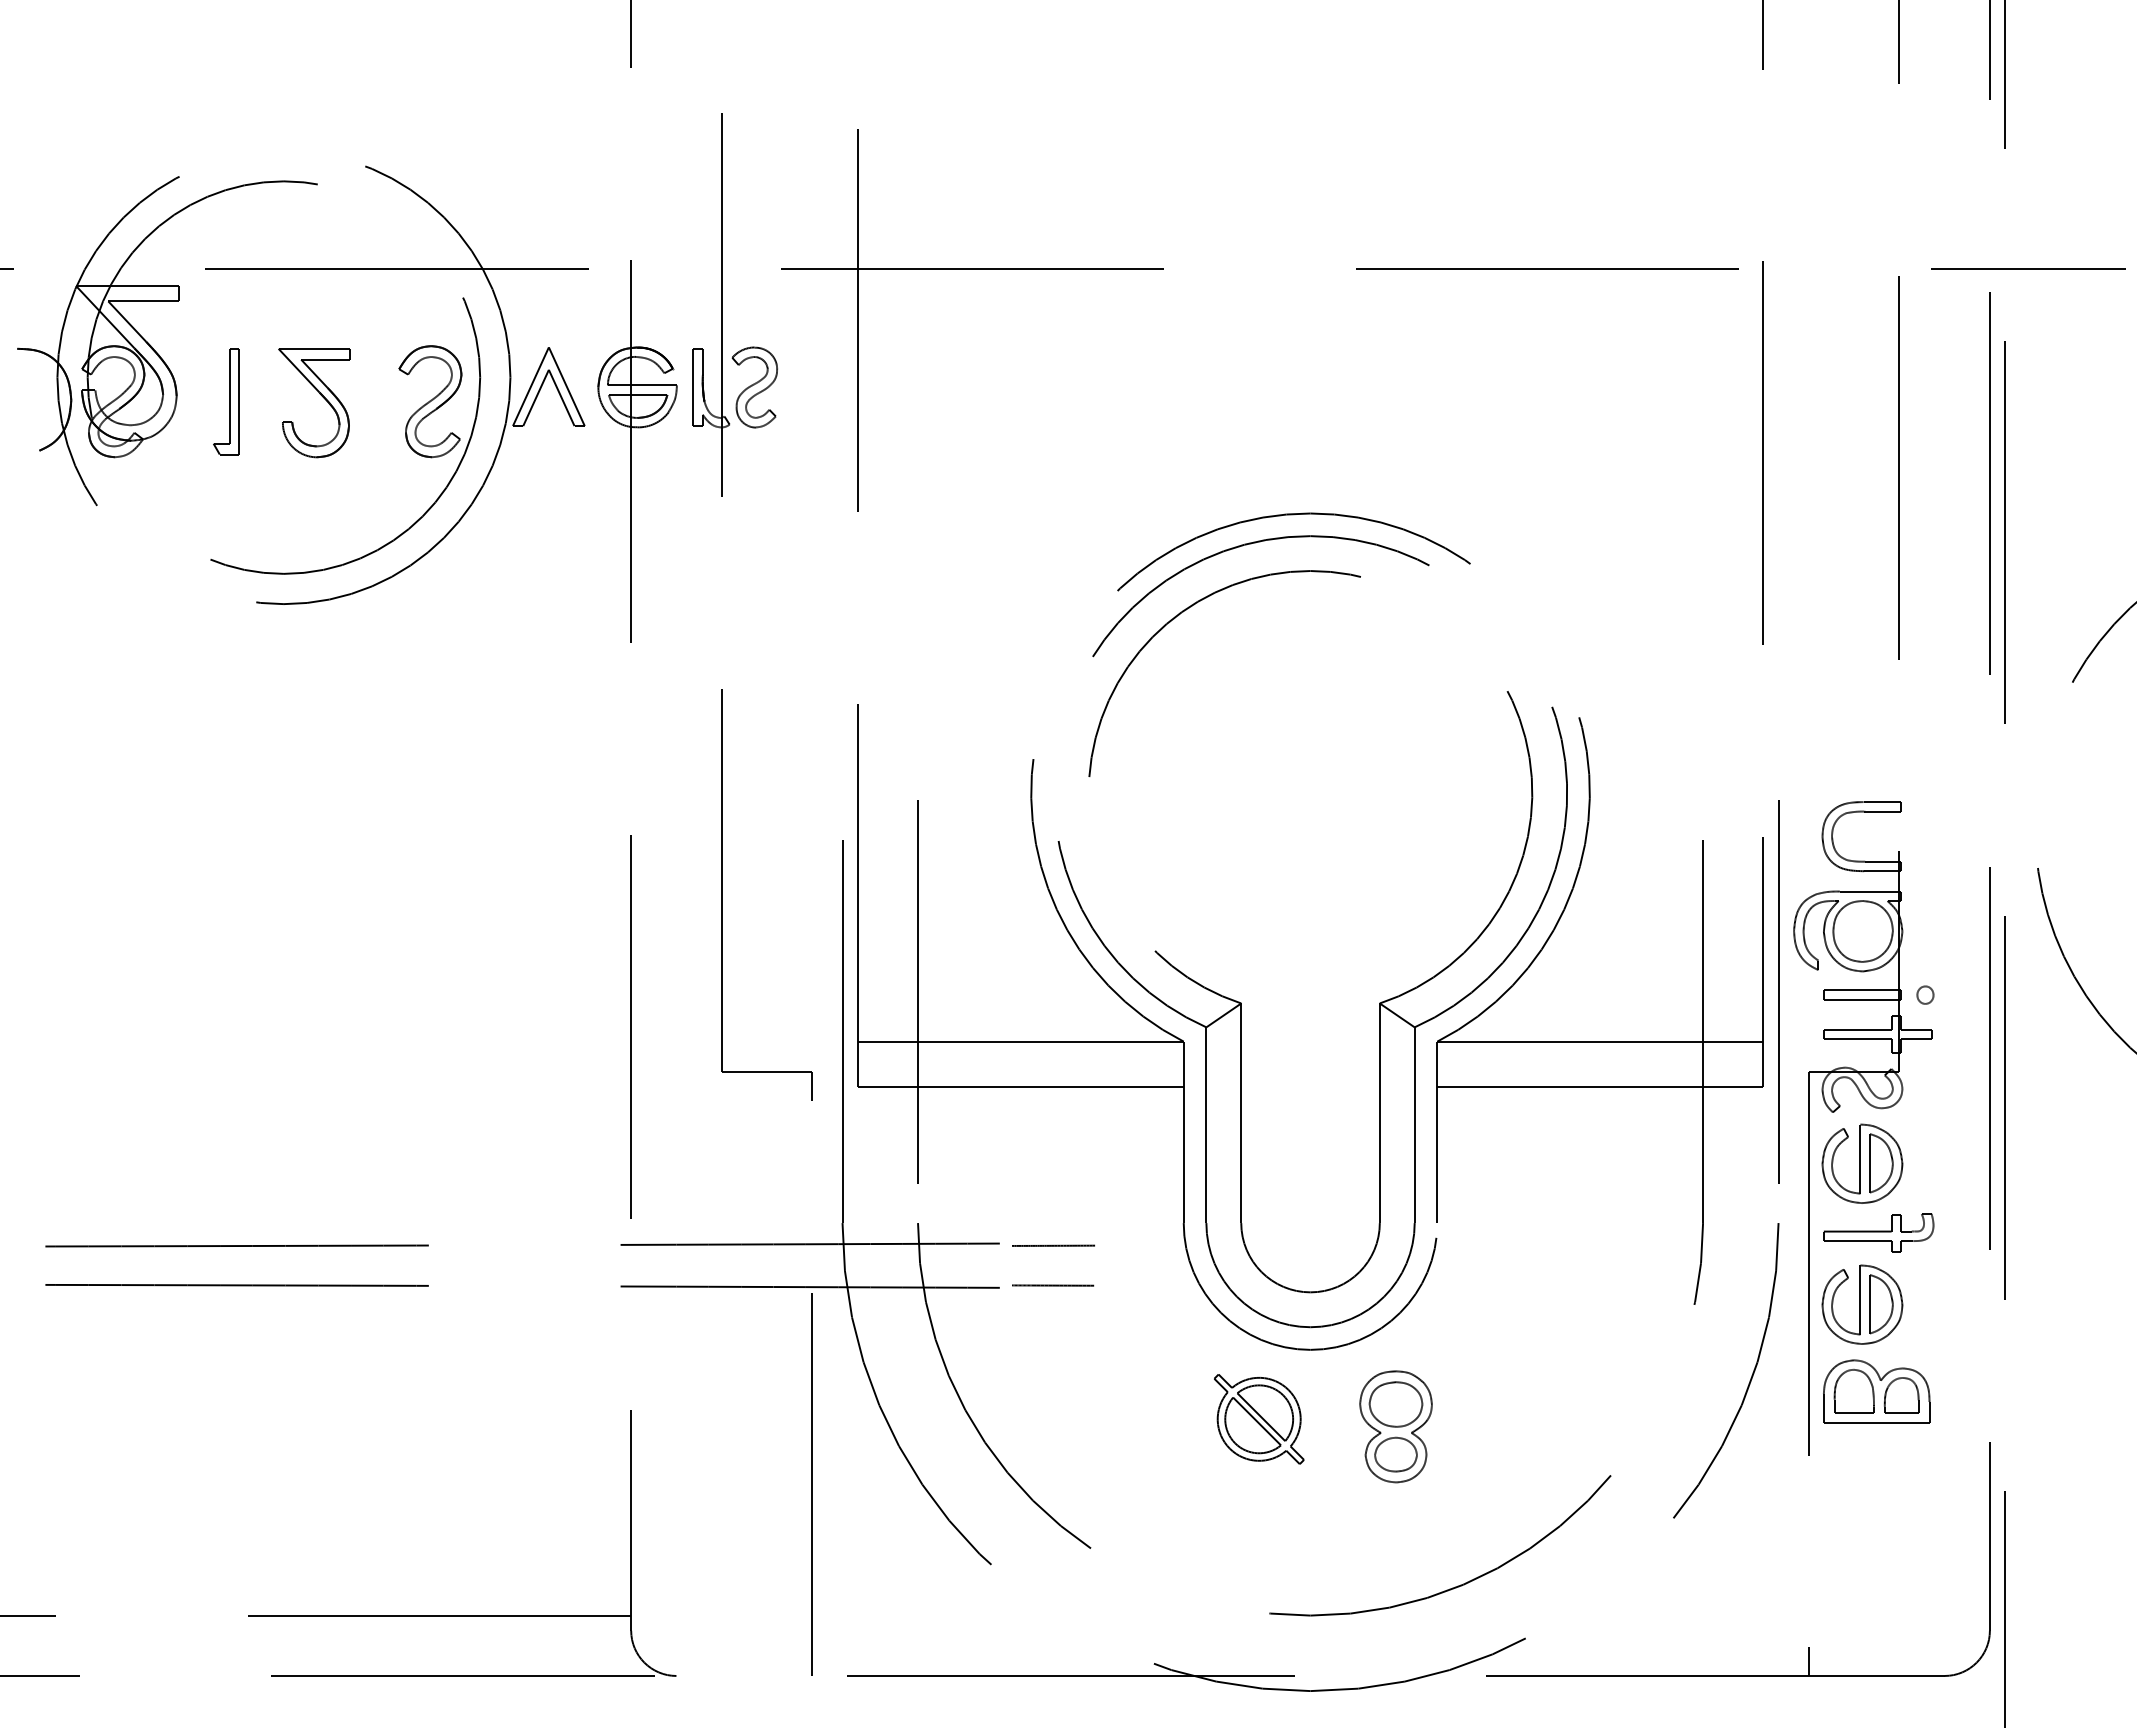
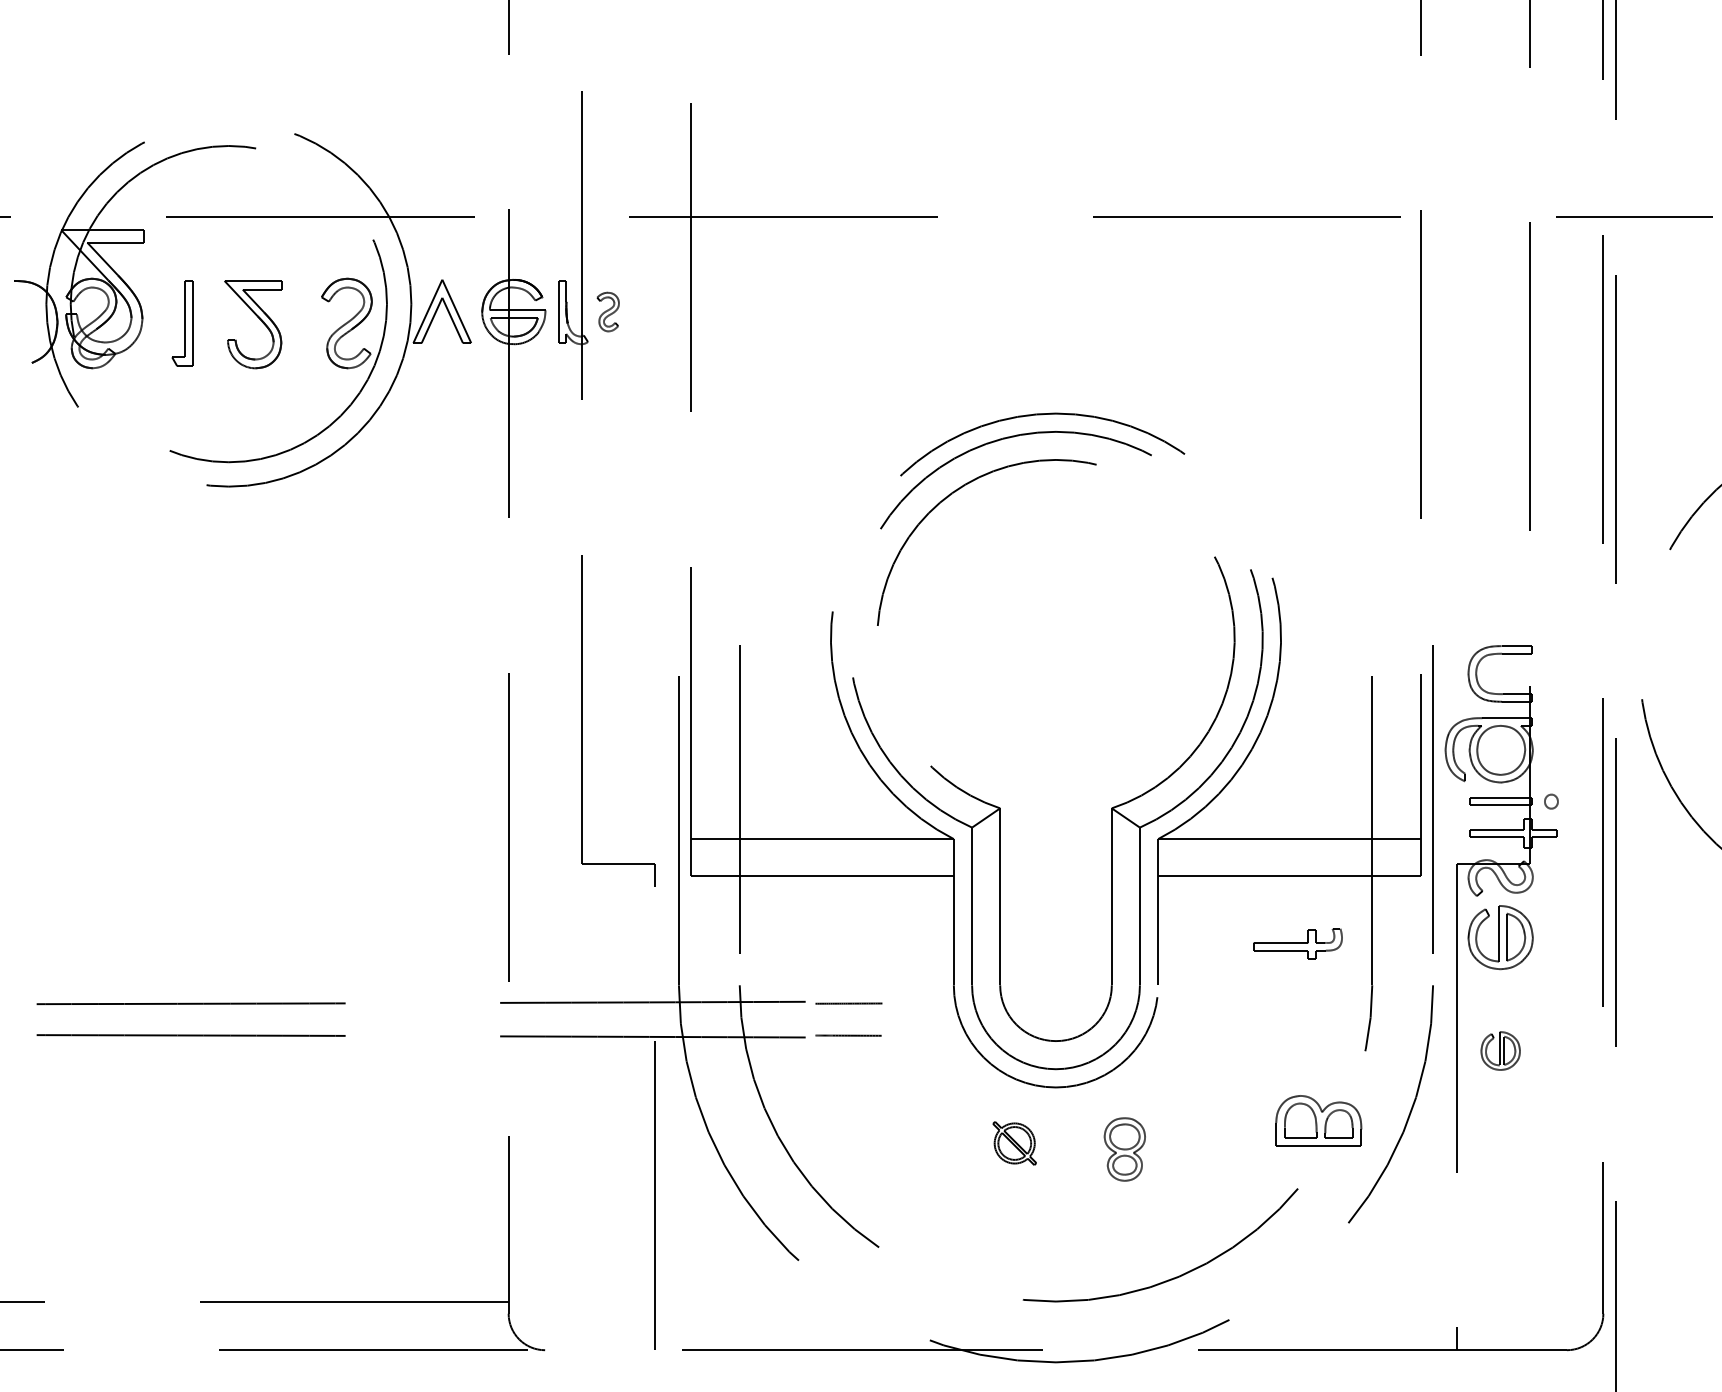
part: (754, 387) -> (608, 312), size x0.6
part: (1878, 1232) -> (1297, 943), moved
part: (1862, 1304) -> (1500, 1050), size x0.6
part: (1876, 1391) -> (1318, 1121), moved
part: (1259, 1419) -> (1014, 1143), size x0.6
part: (1395, 1426) -> (1124, 1149), size x0.7

